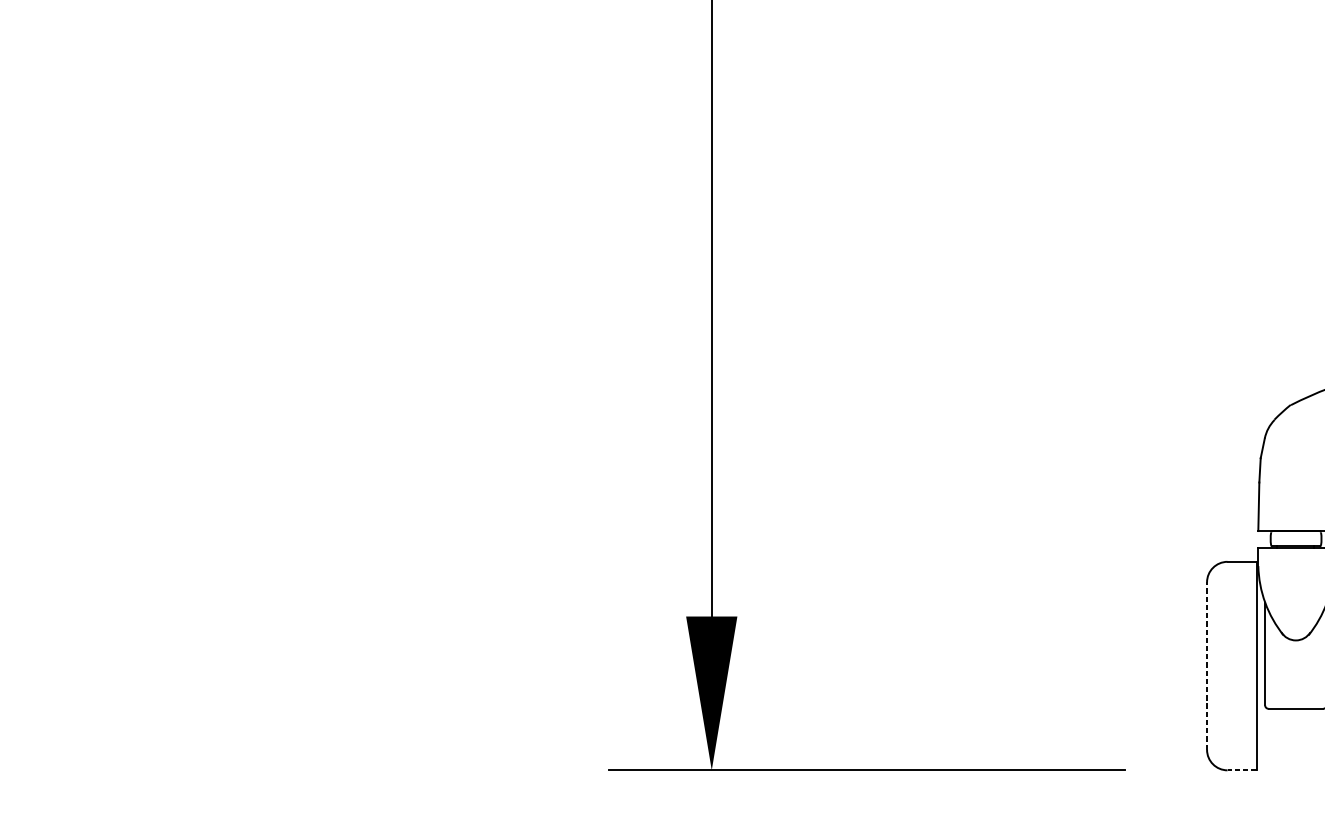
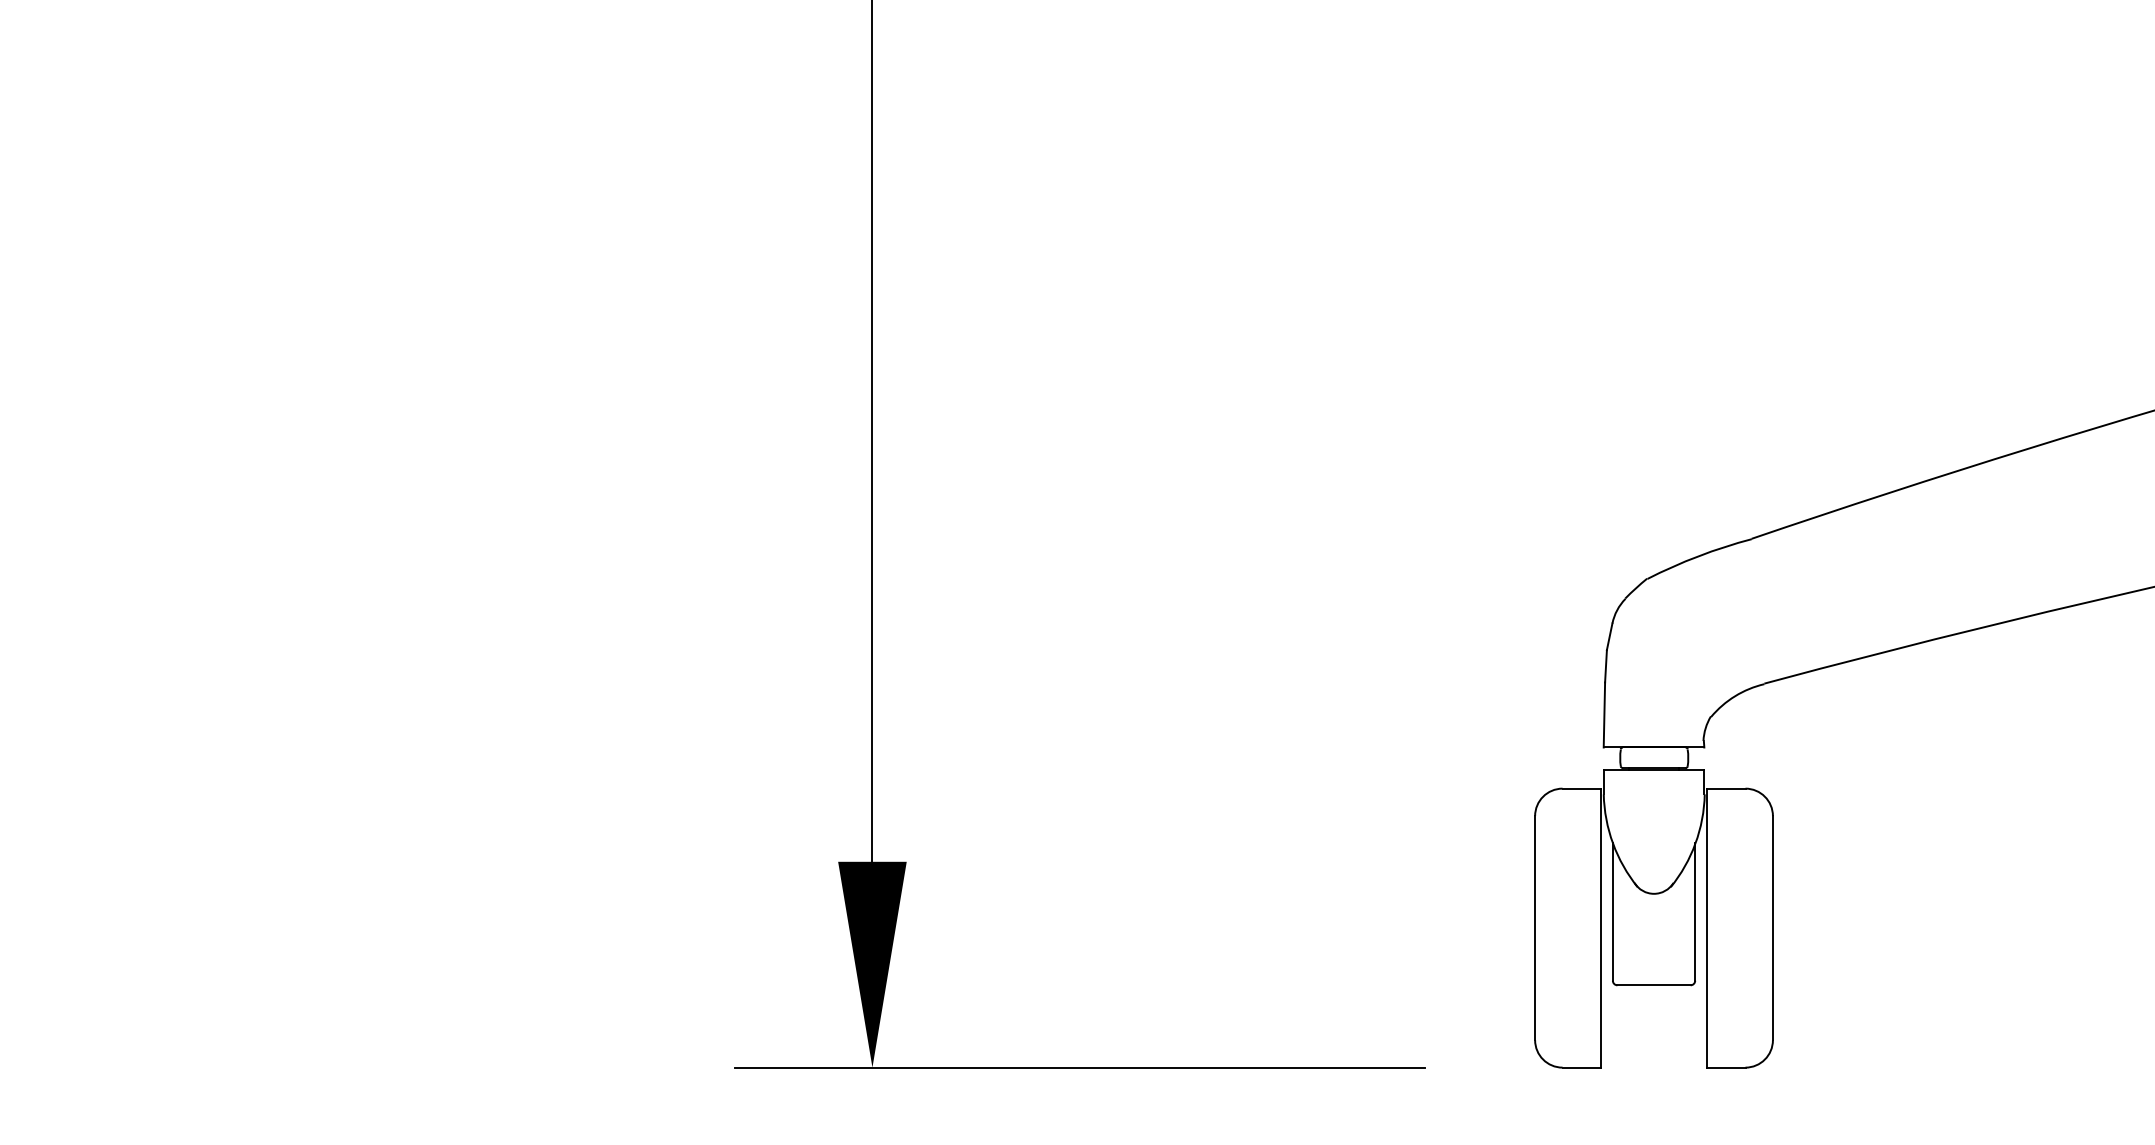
line: (1207, 665) -> (1535, 927), dashed -> solid
line: (1241, 770) -> (1581, 1067), dashed -> solid

